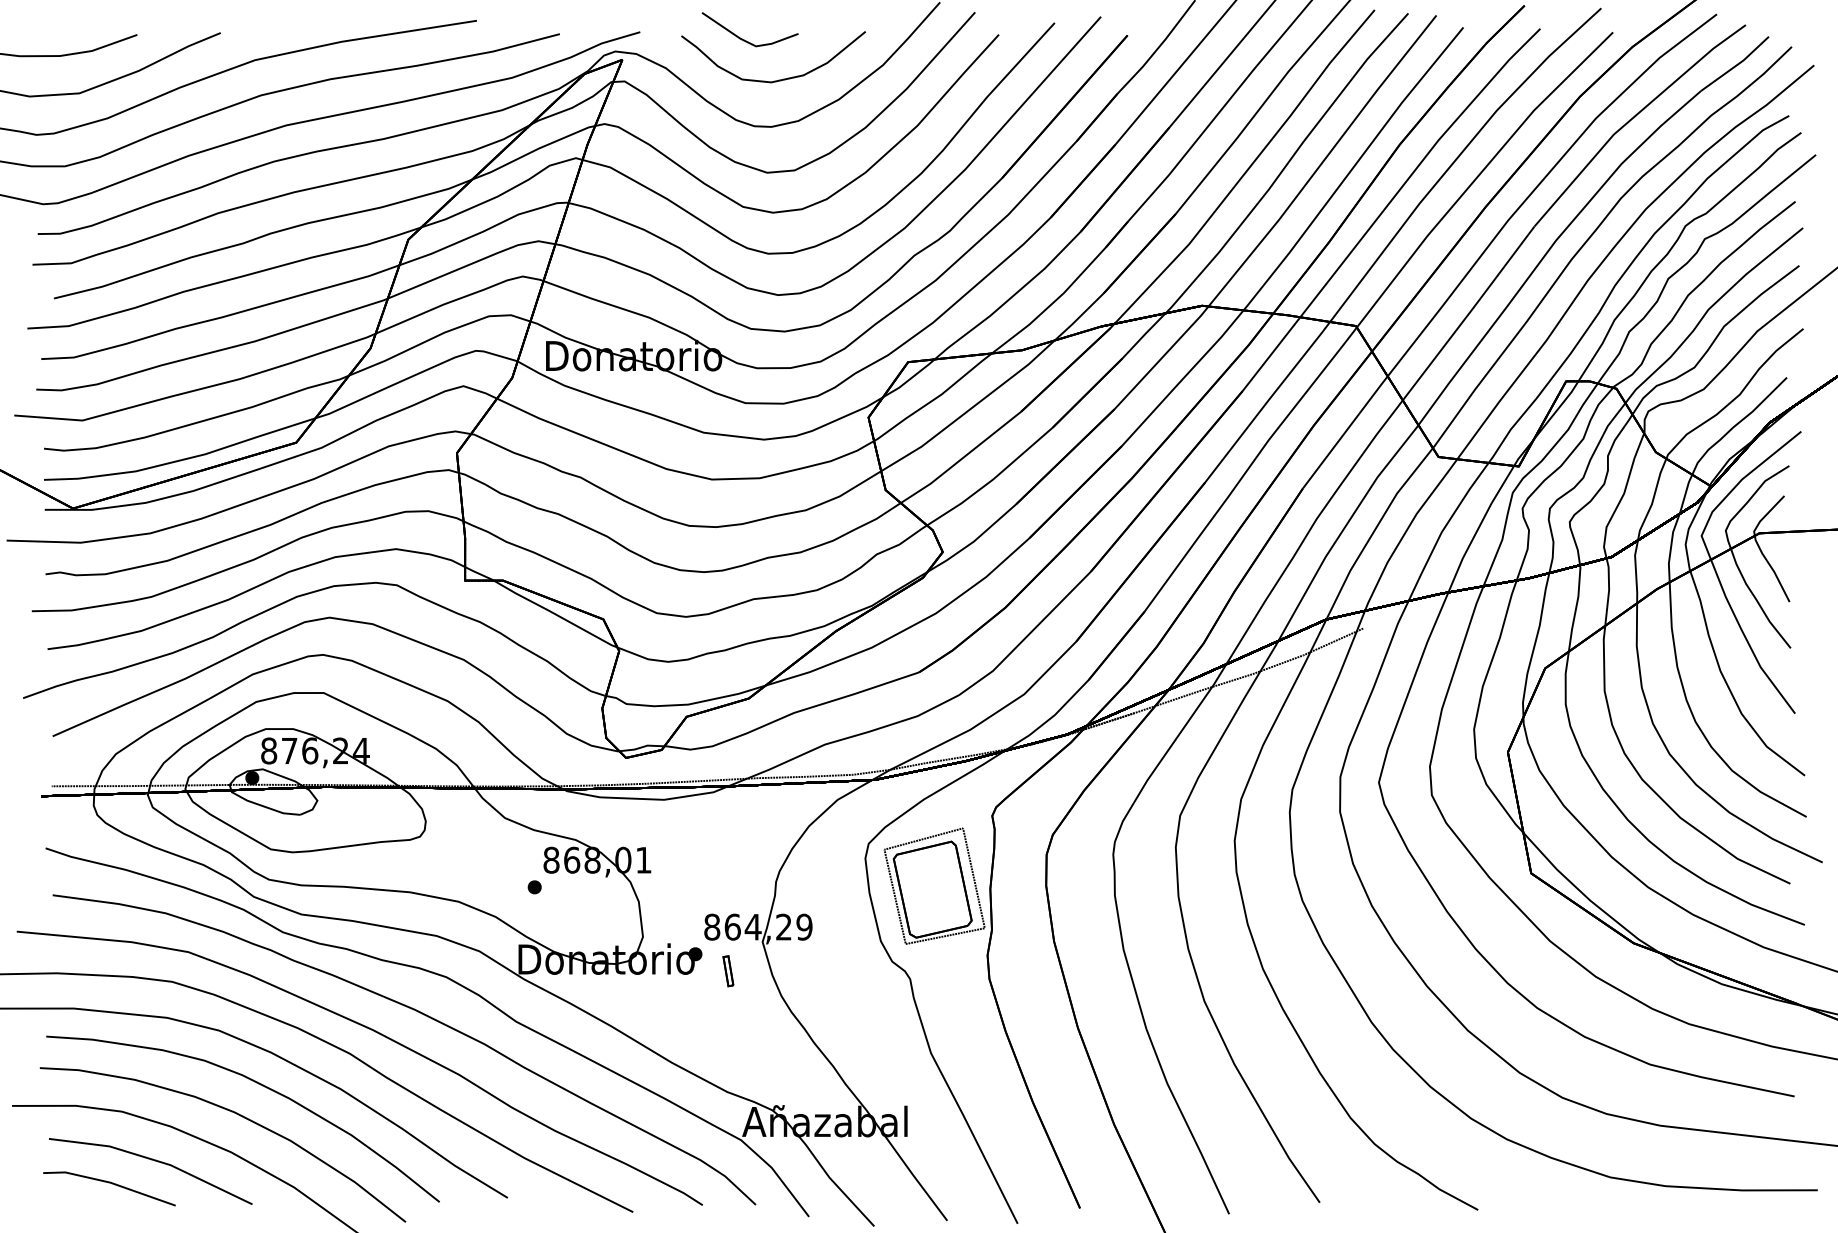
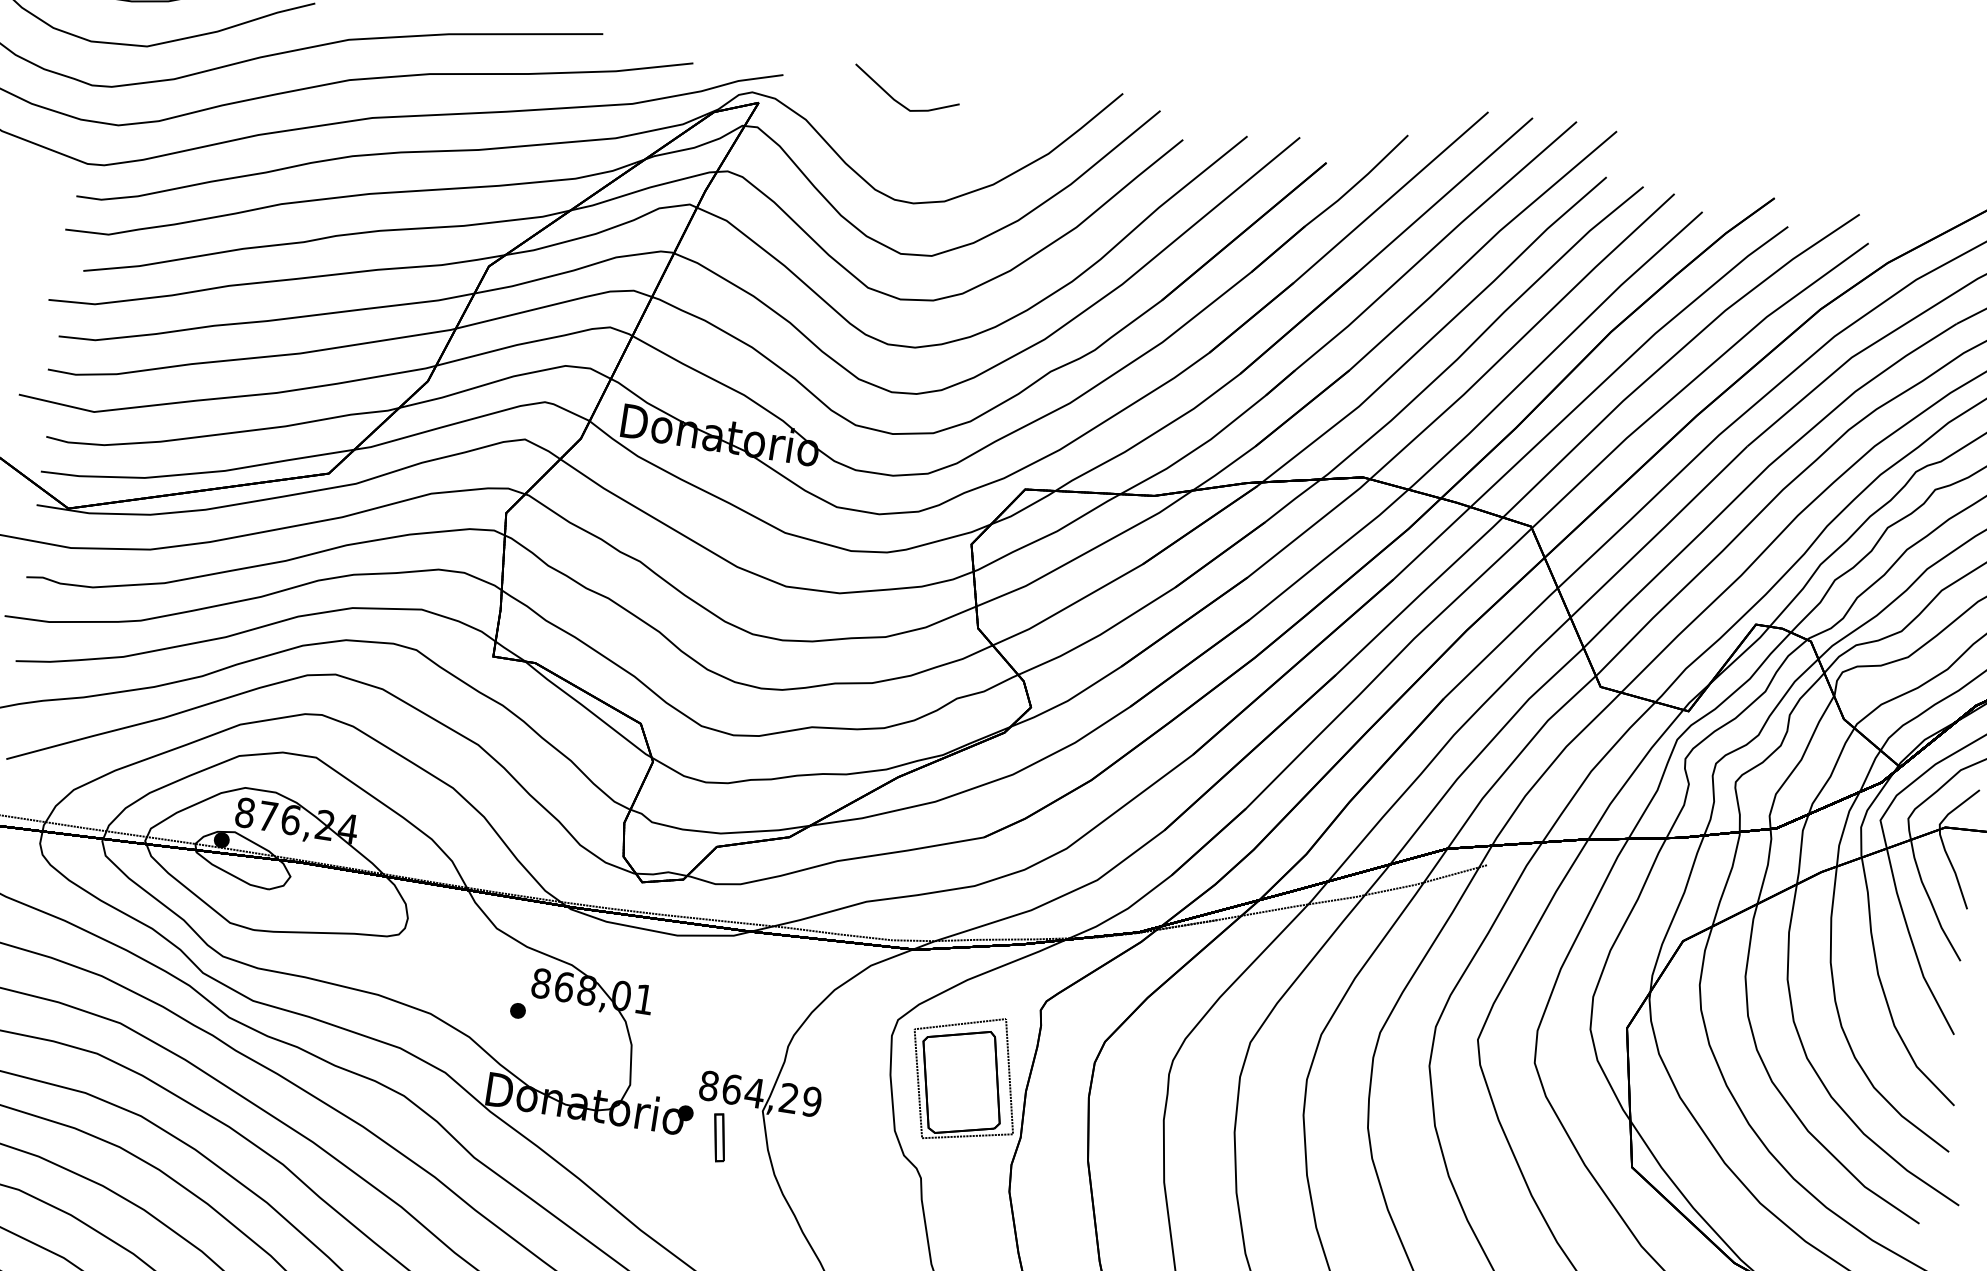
curve: (778, 79) -> (929, 151), removed
part: (728, 971) -> (719, 1138), size x1.4

